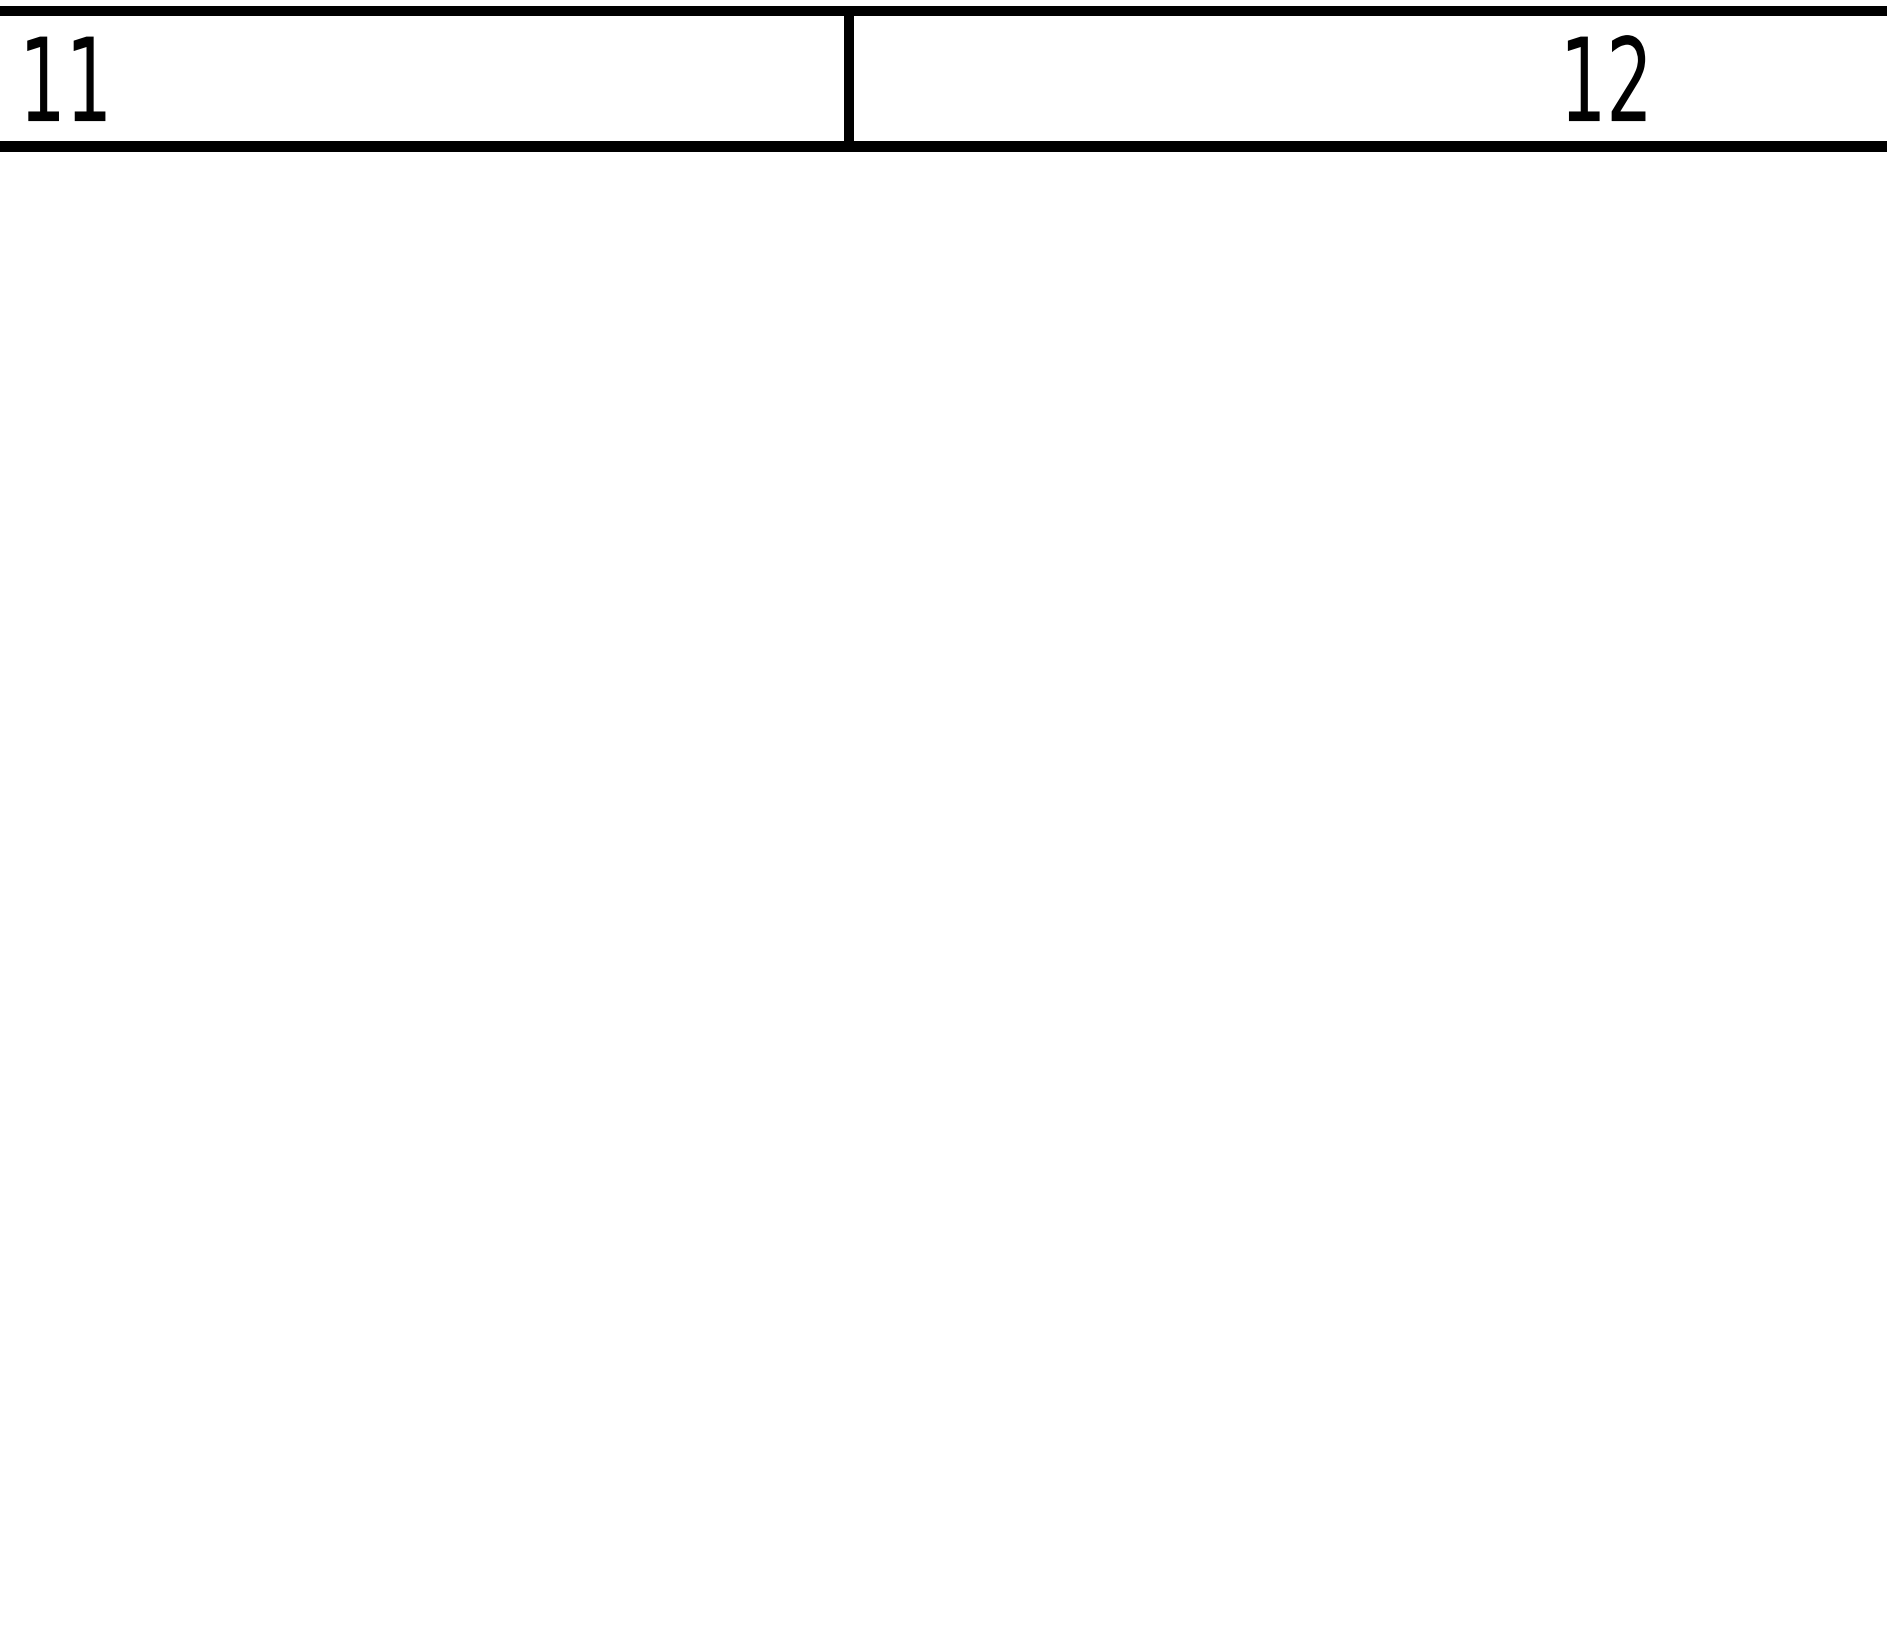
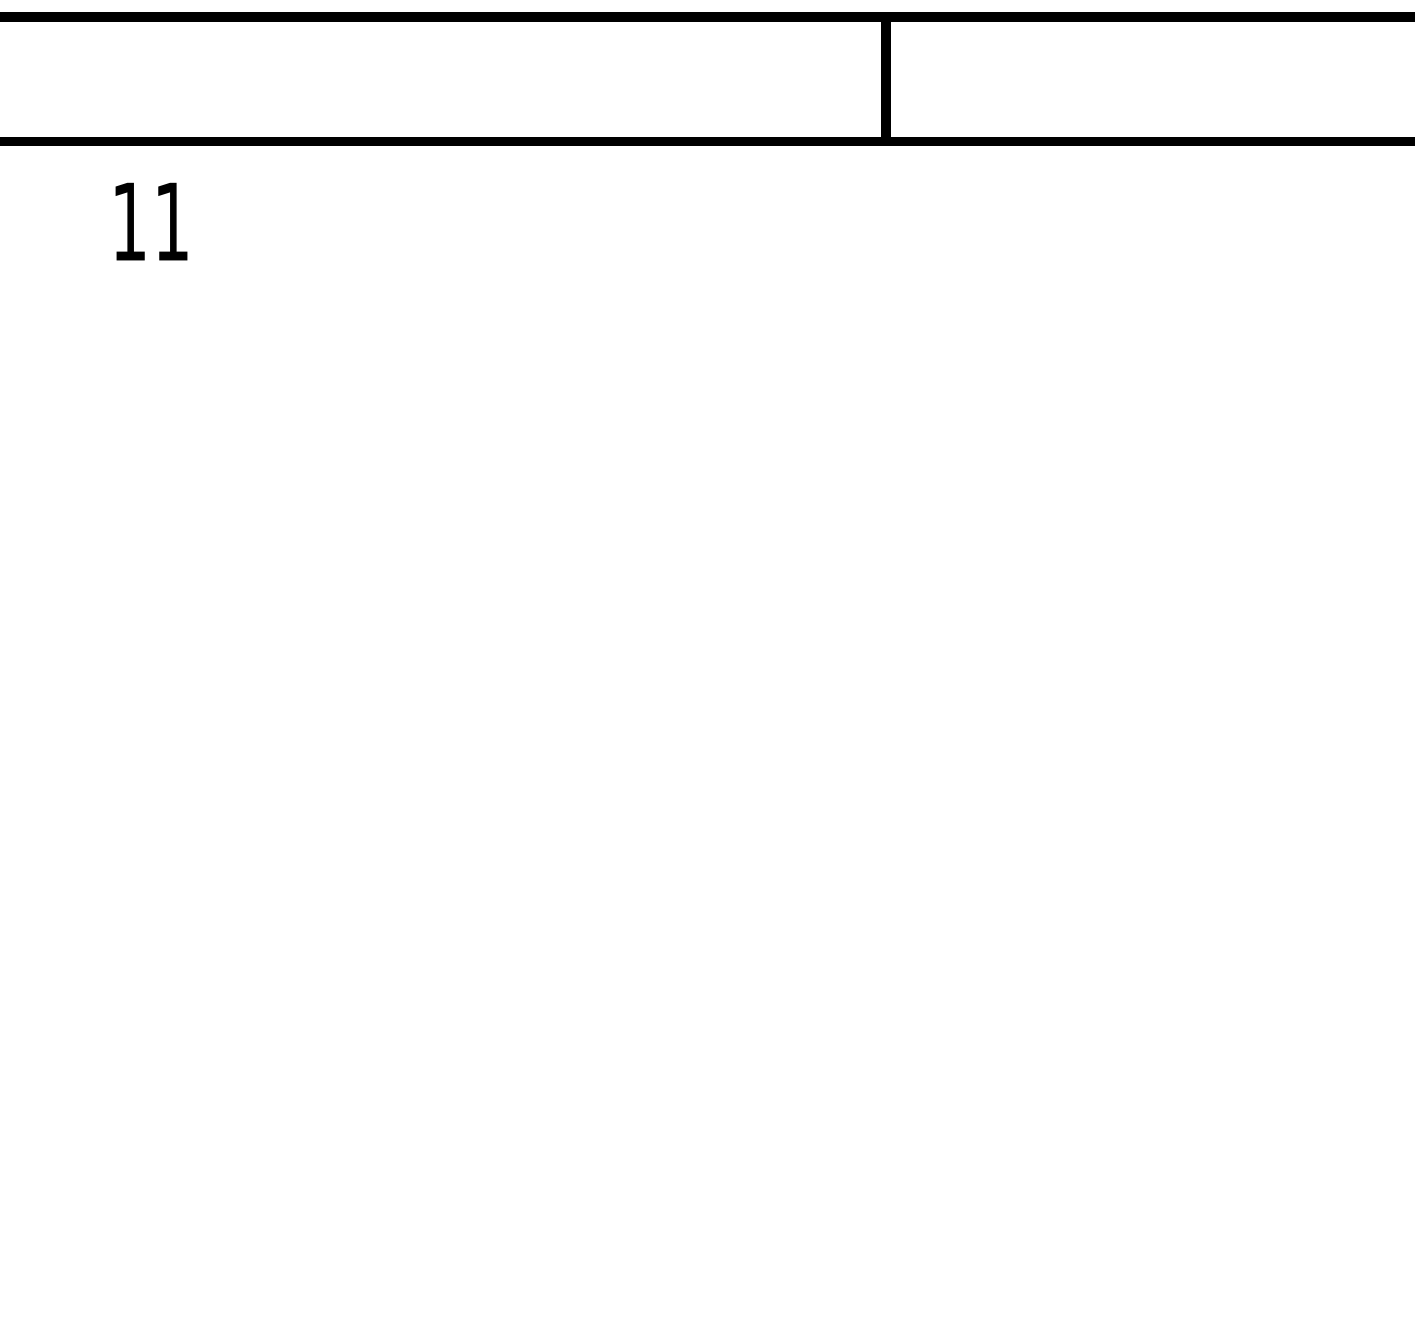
text: (66, 78) -> (151, 221), moved

